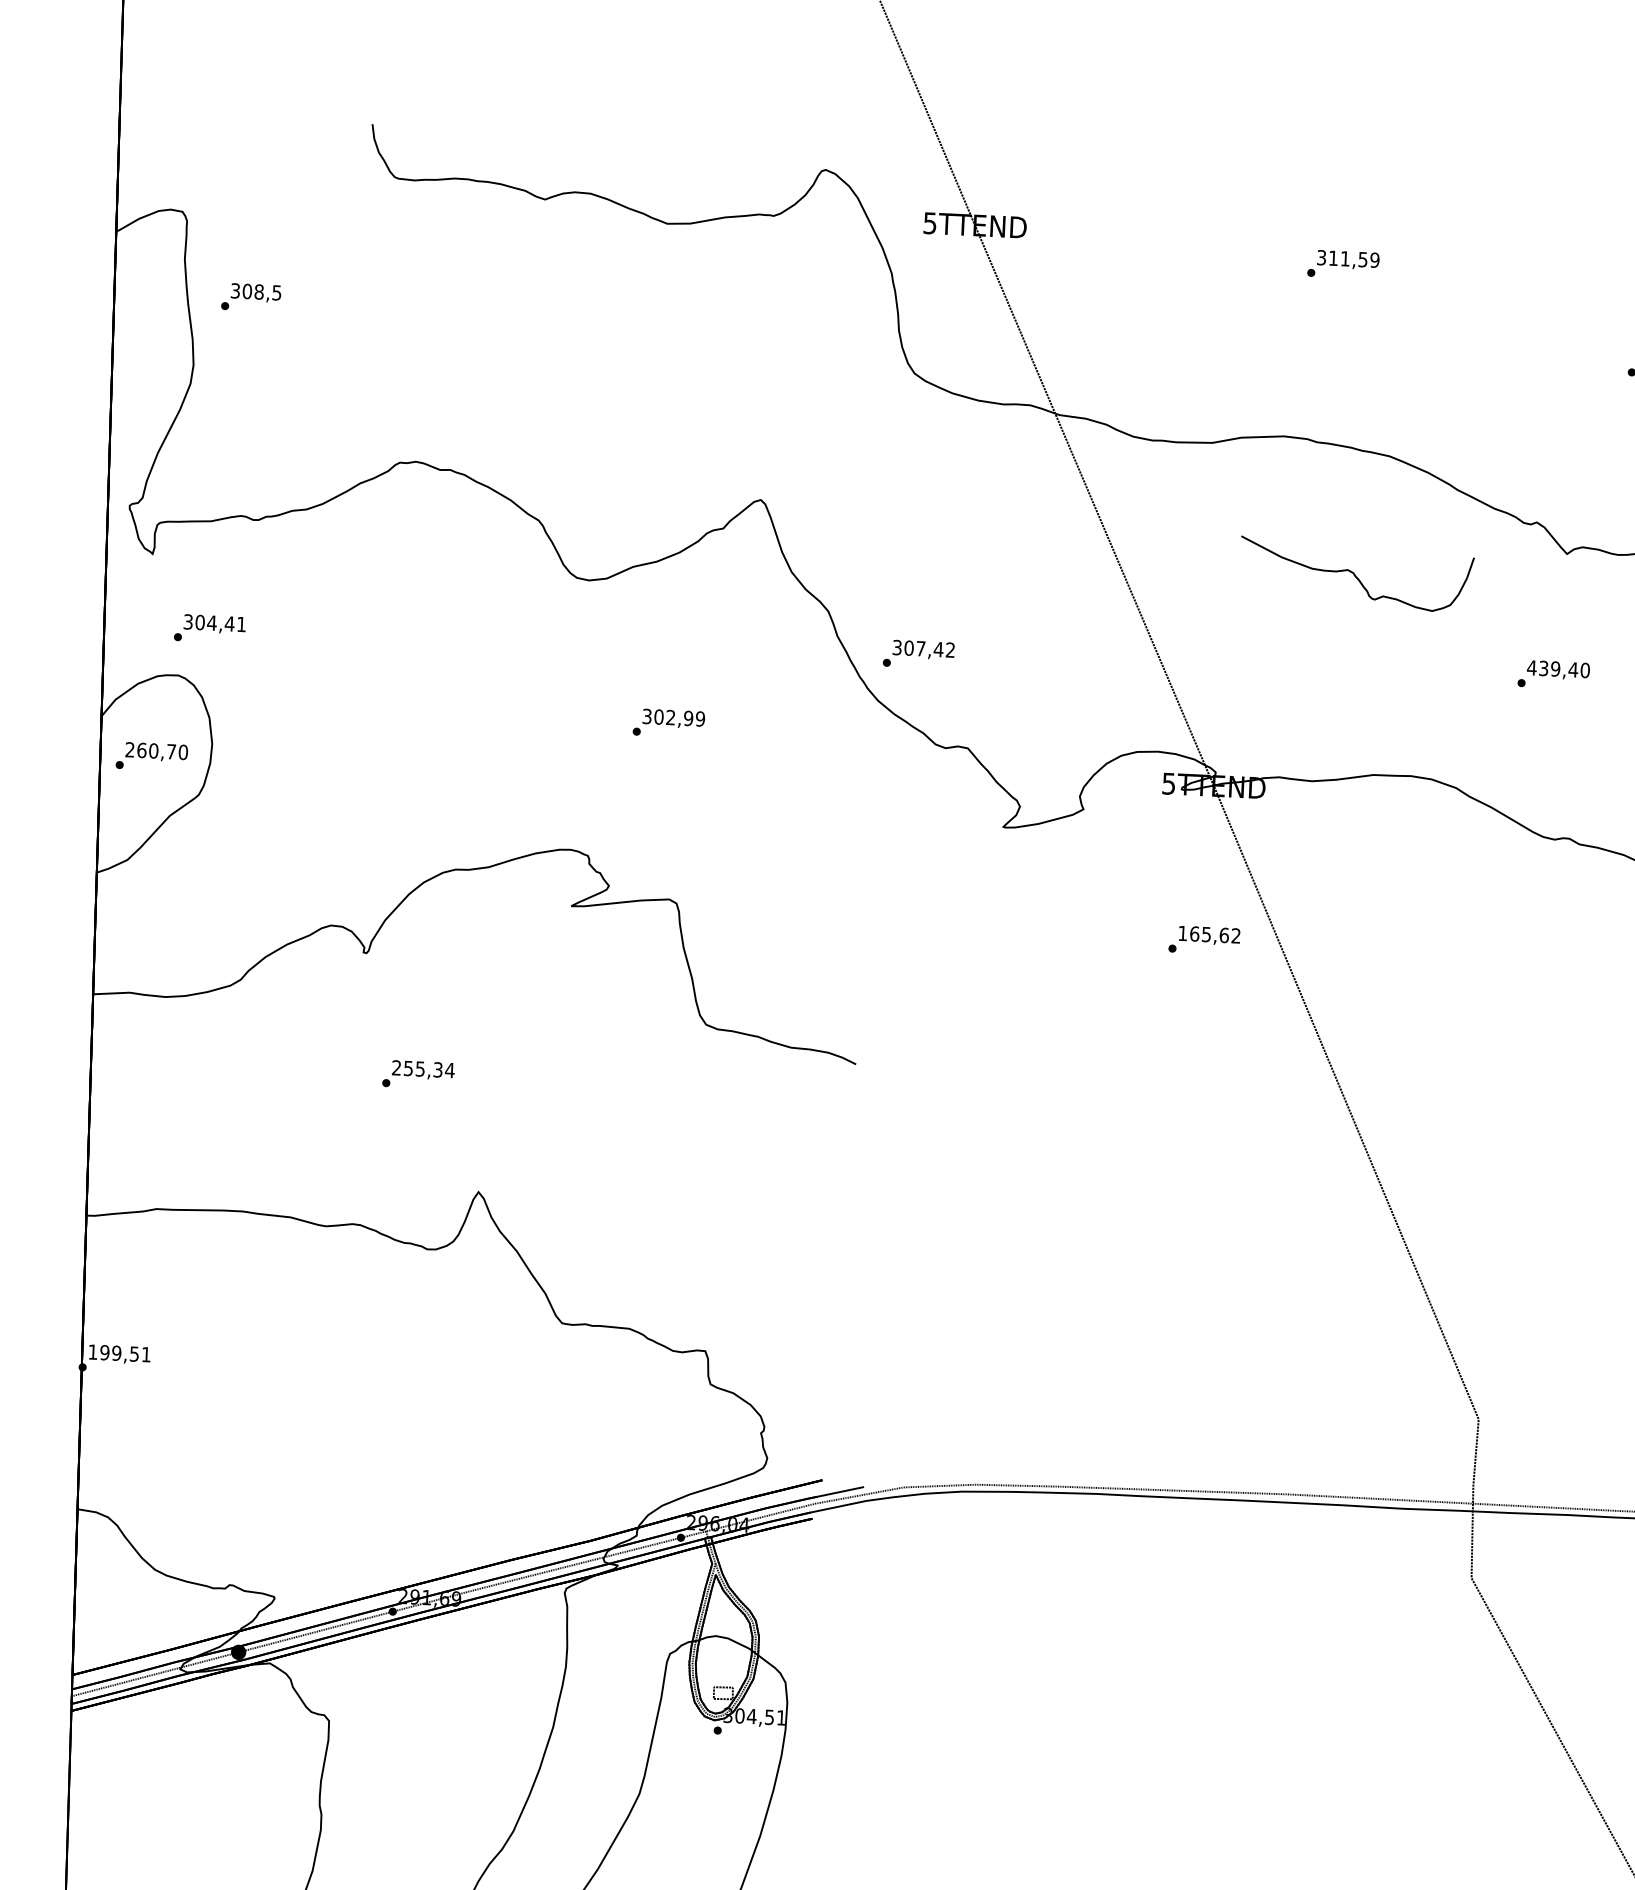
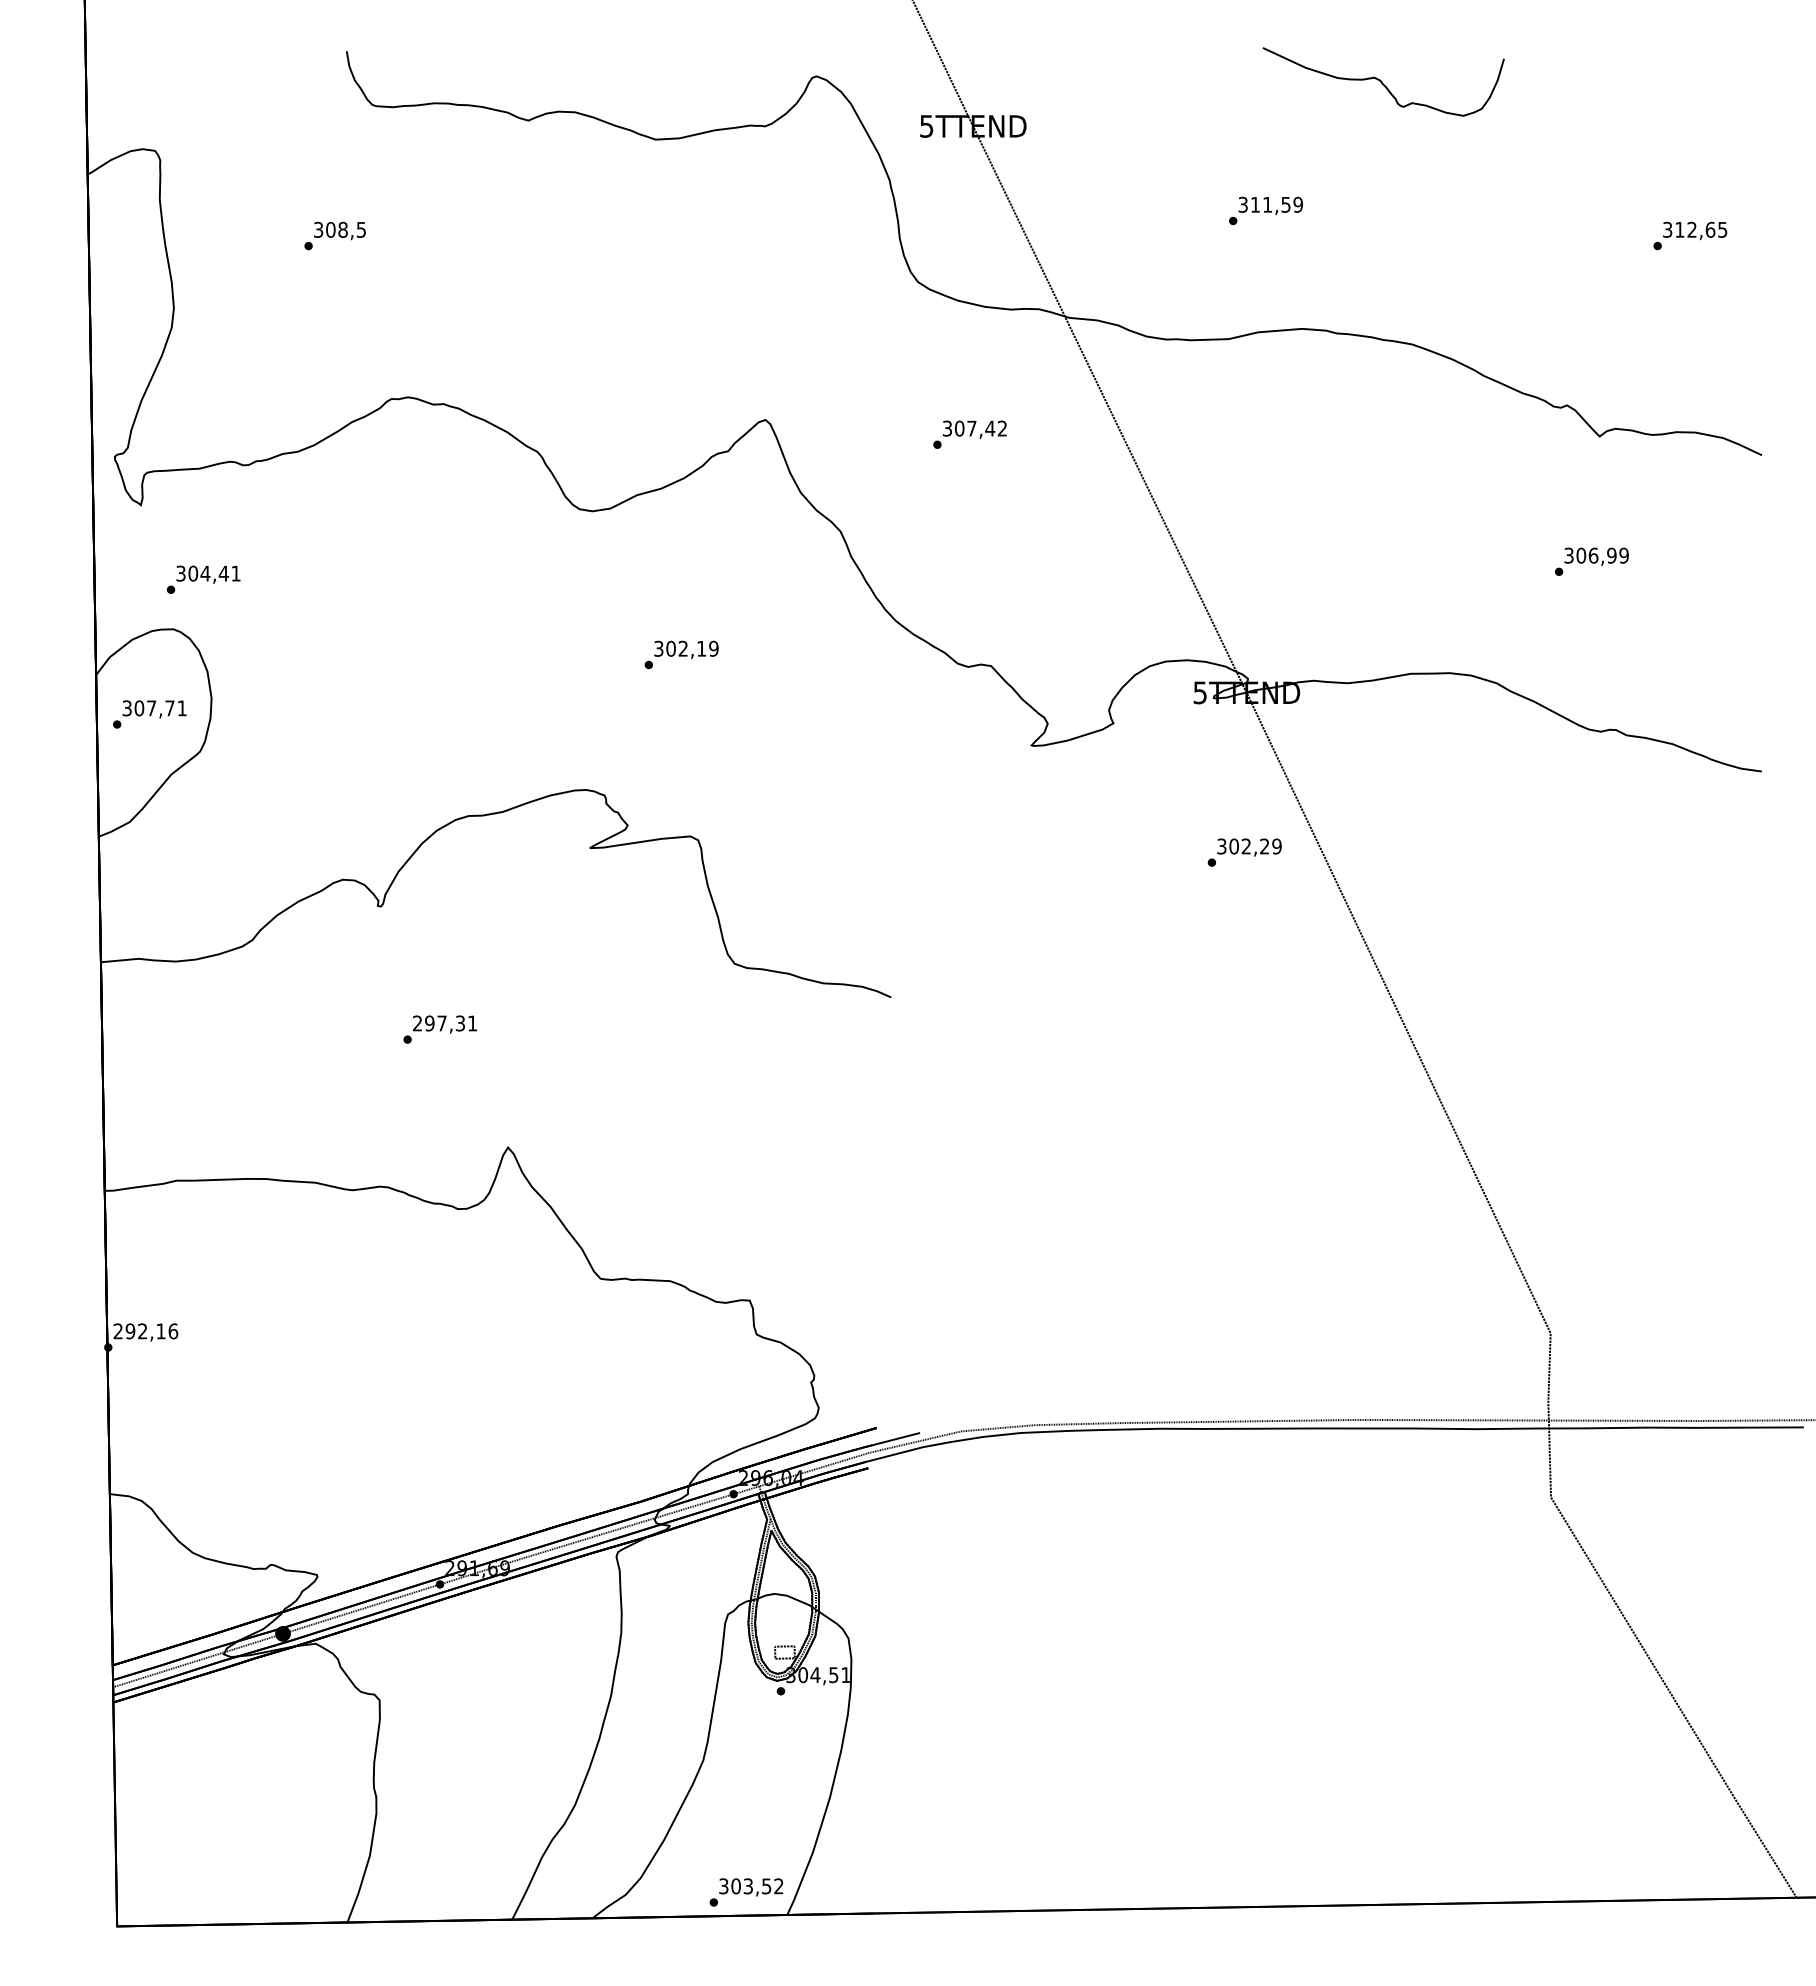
text: (1342, 264) -> (1265, 210), moved
text: (250, 297) -> (334, 235), moved
curve: (1355, 574) -> (1382, 81), moved
text: (918, 654) -> (969, 434), moved
text: (1558, 669) -> (1596, 555), 439,40 -> 306,99
text: (688, 718) -> (701, 648), 302,99 -> 302,19
text: (156, 751) -> (154, 708), 260,70 -> 307,71
text: (1209, 934) -> (1249, 846), 165,62 -> 302,29
text: (429, 1069) -> (451, 1023), 255,34 -> 297,31
text: (119, 1353) -> (145, 1331), 199,51 -> 292,16

